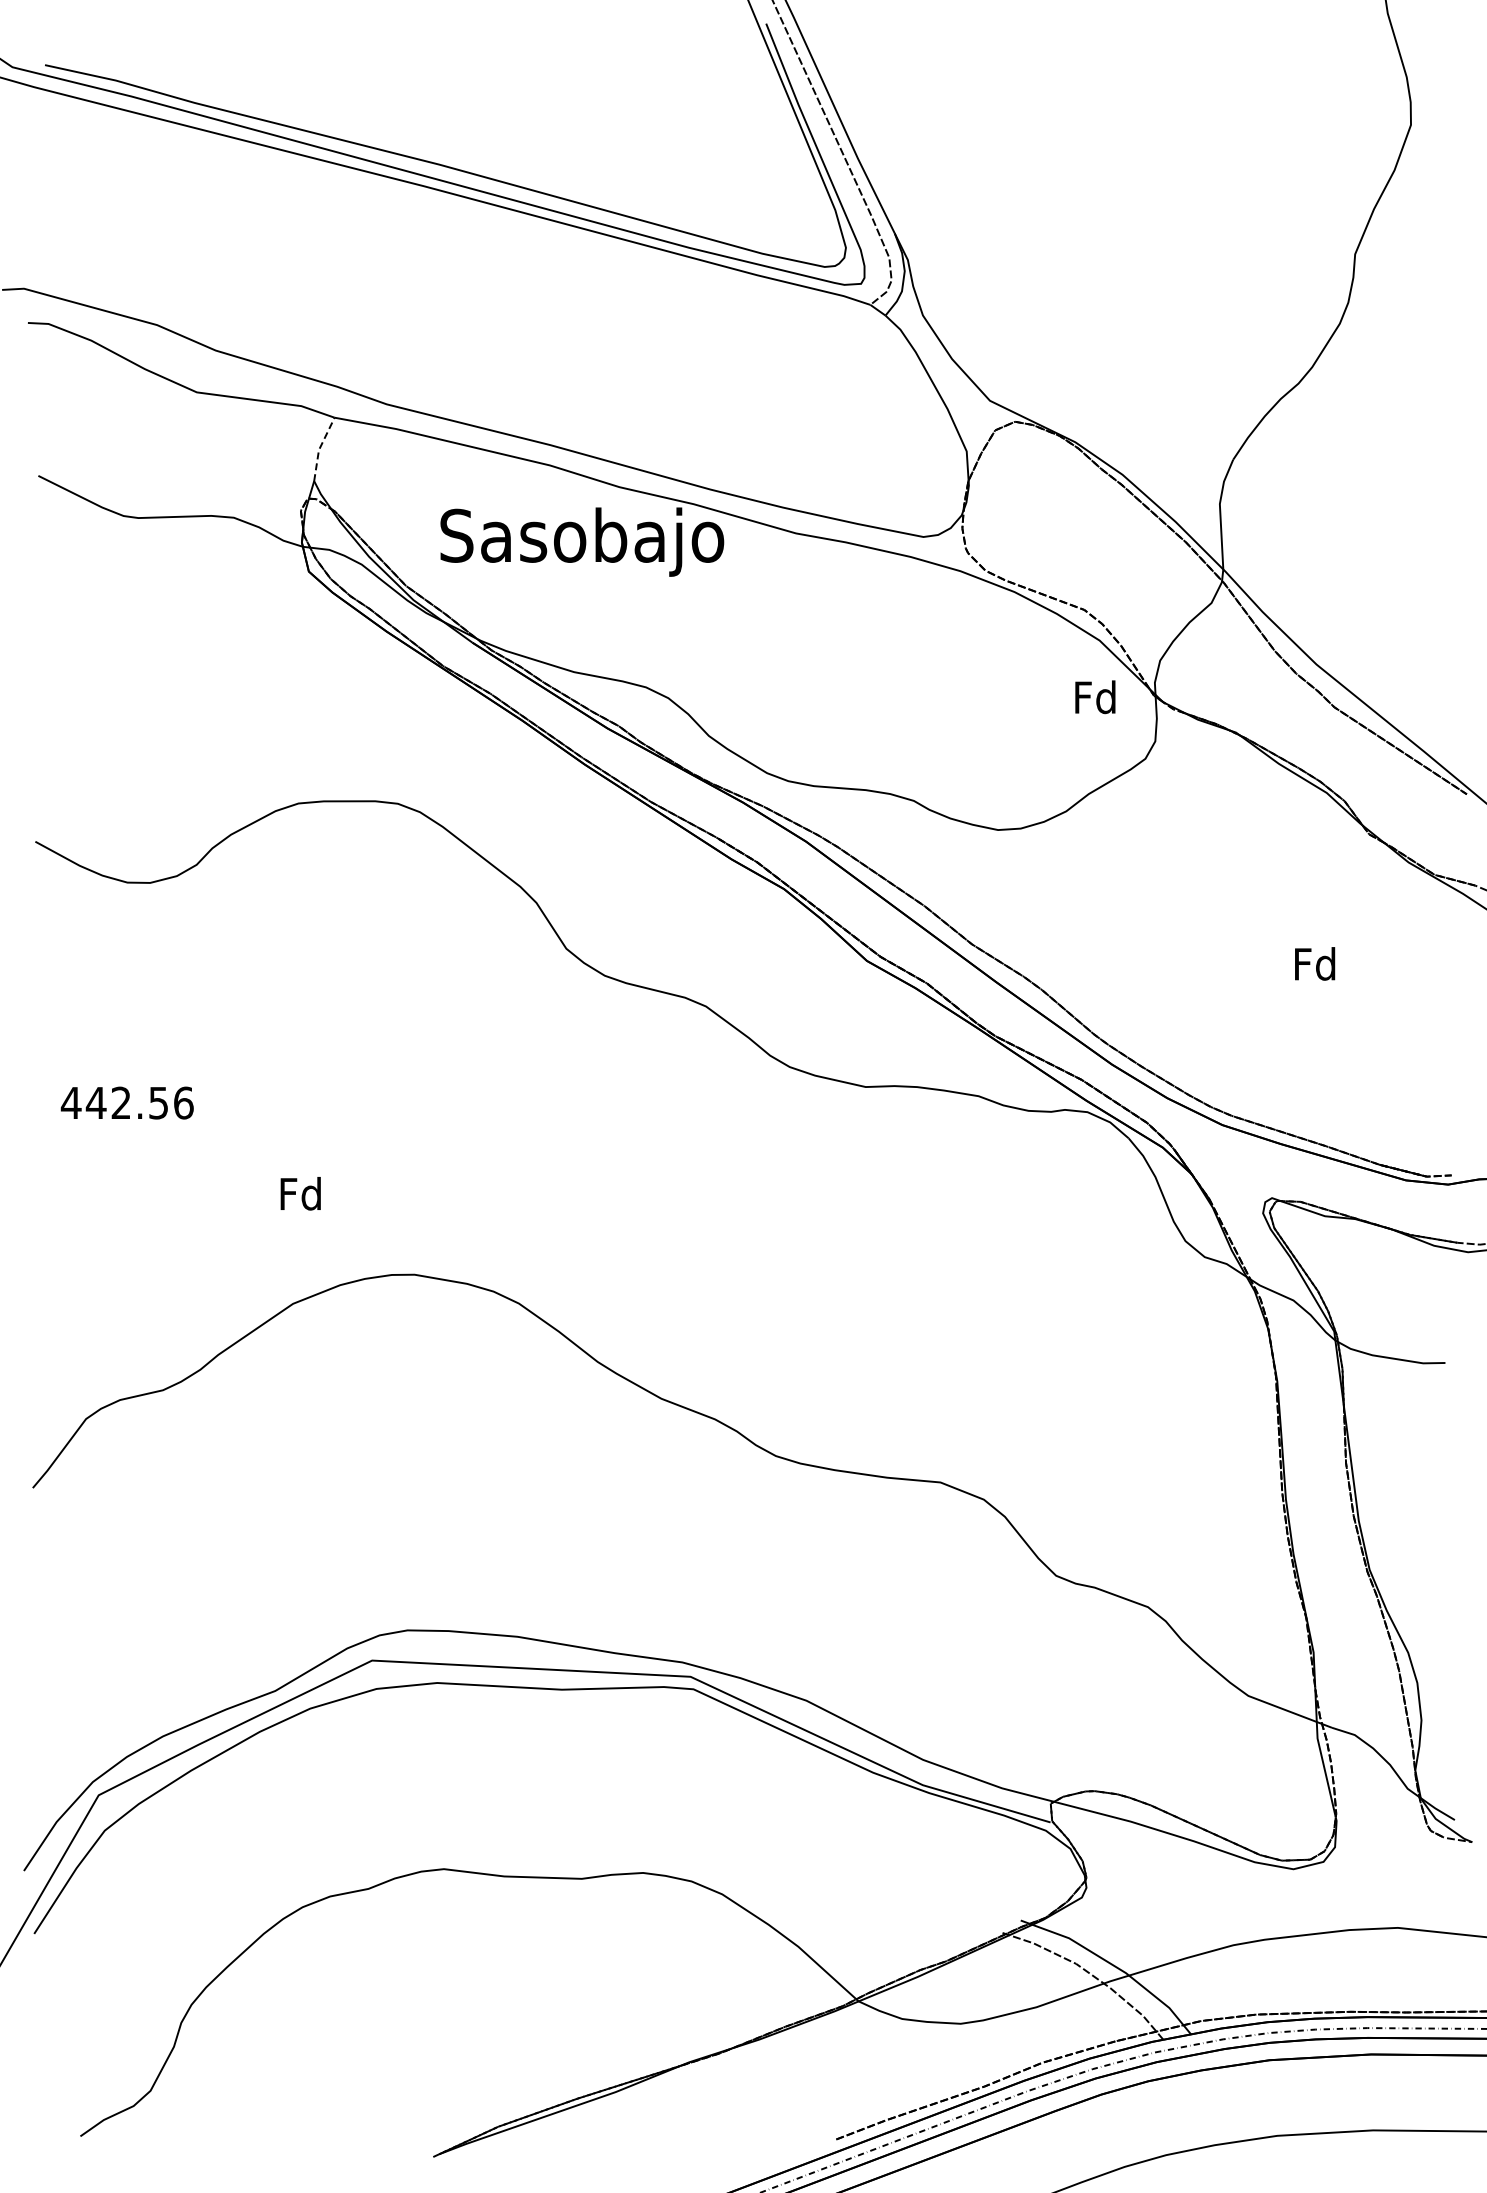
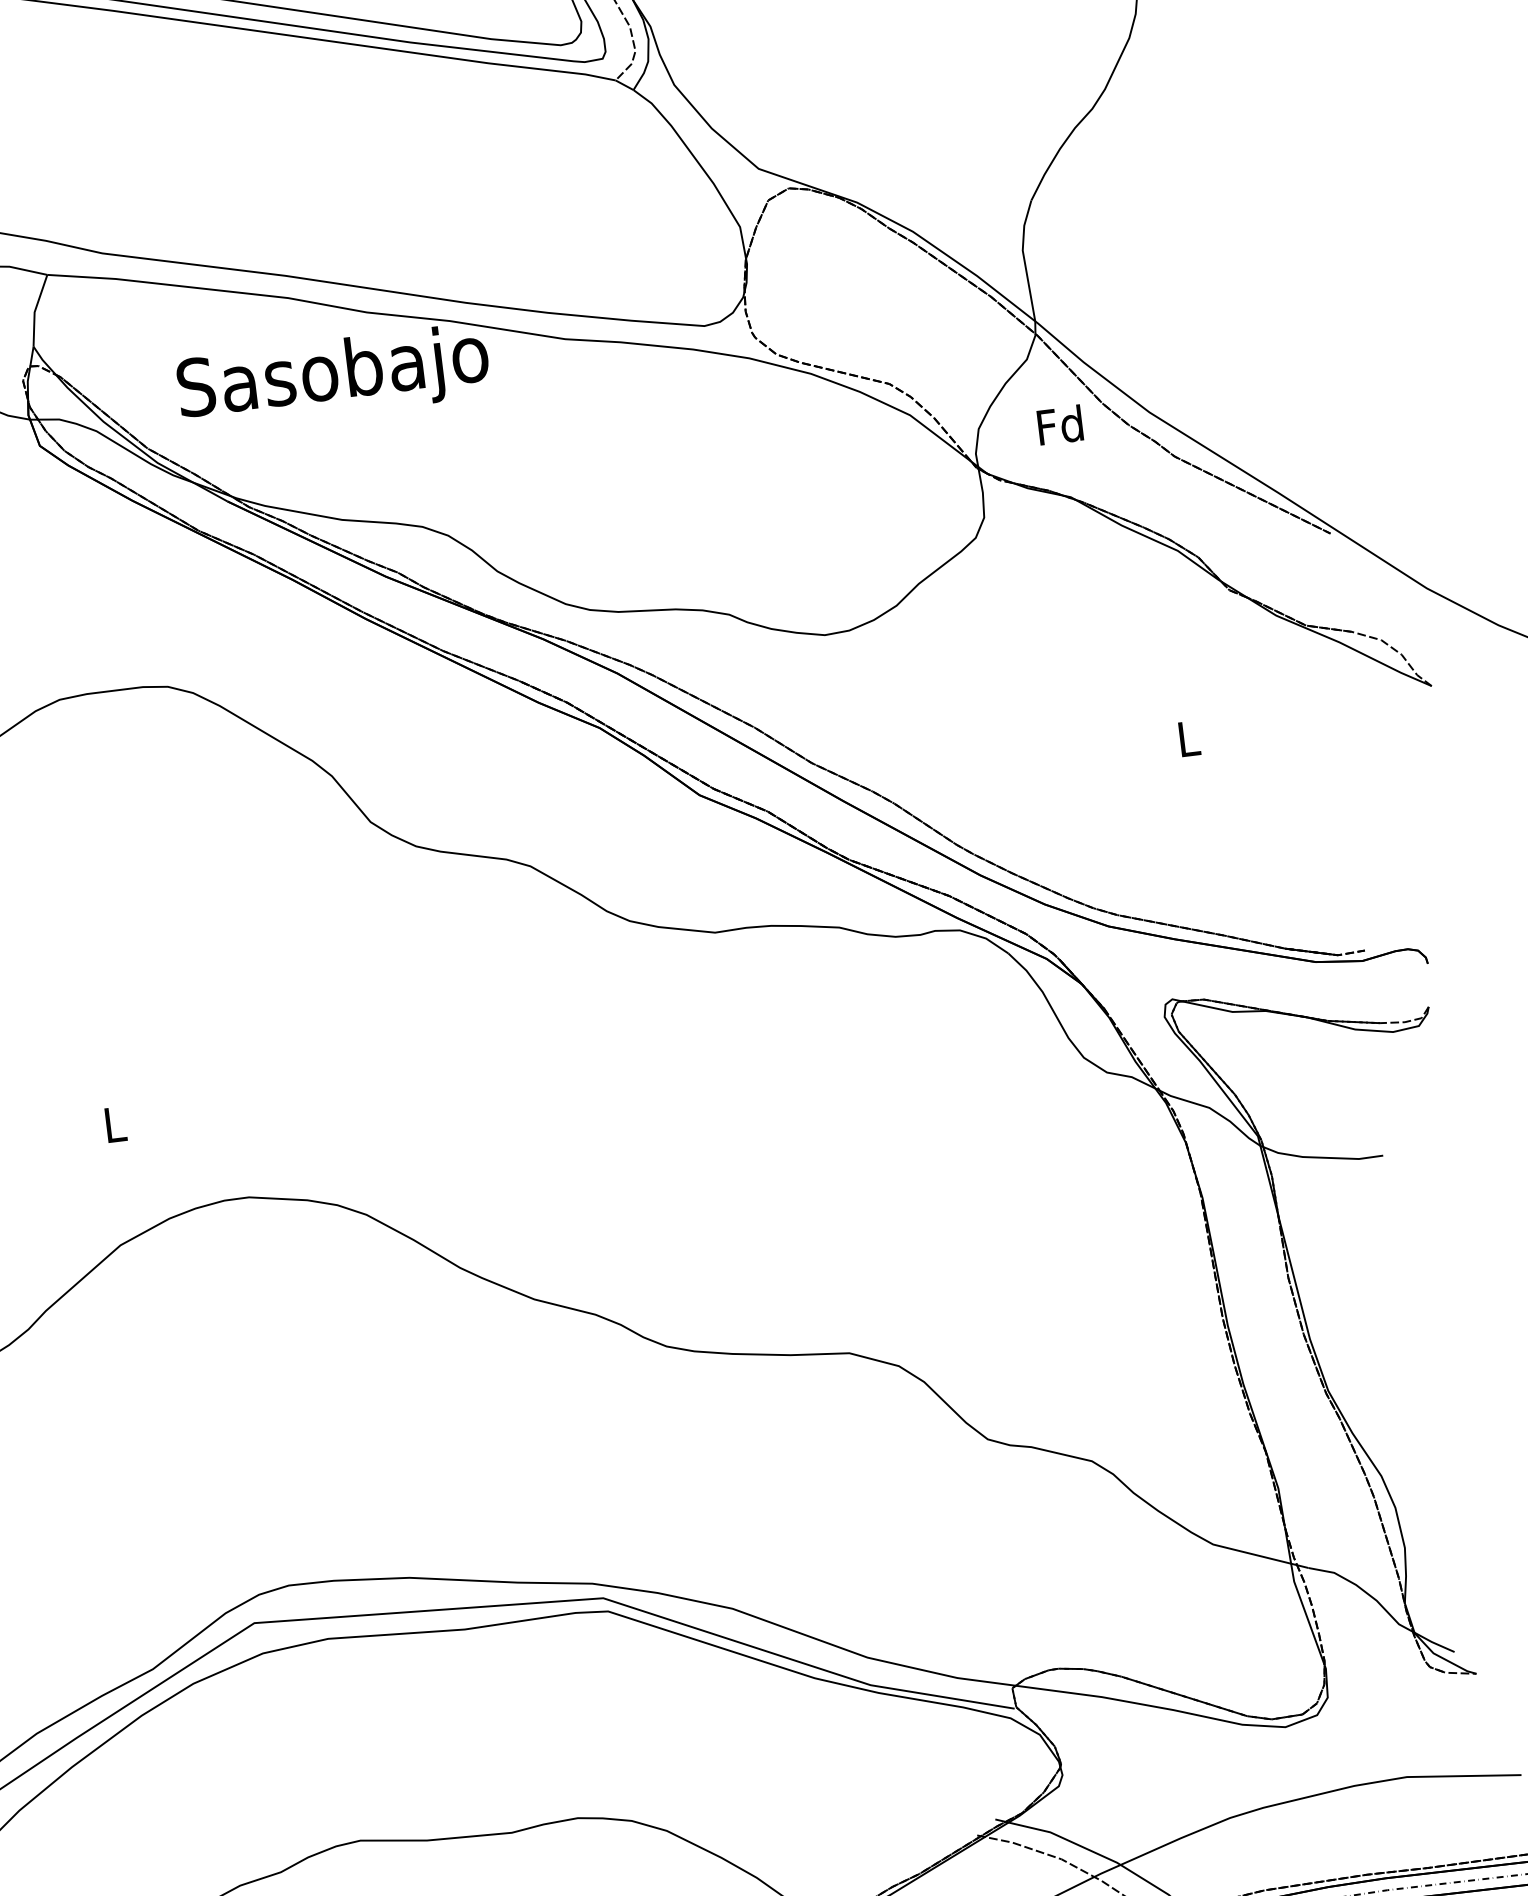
line: (319, 448) -> (34, 310), dashed -> solid
text: (1095, 697) -> (1060, 425), moved
text: (1315, 963) -> (1188, 738), Fd -> L
text: (300, 1193) -> (113, 1124), Fd -> L

